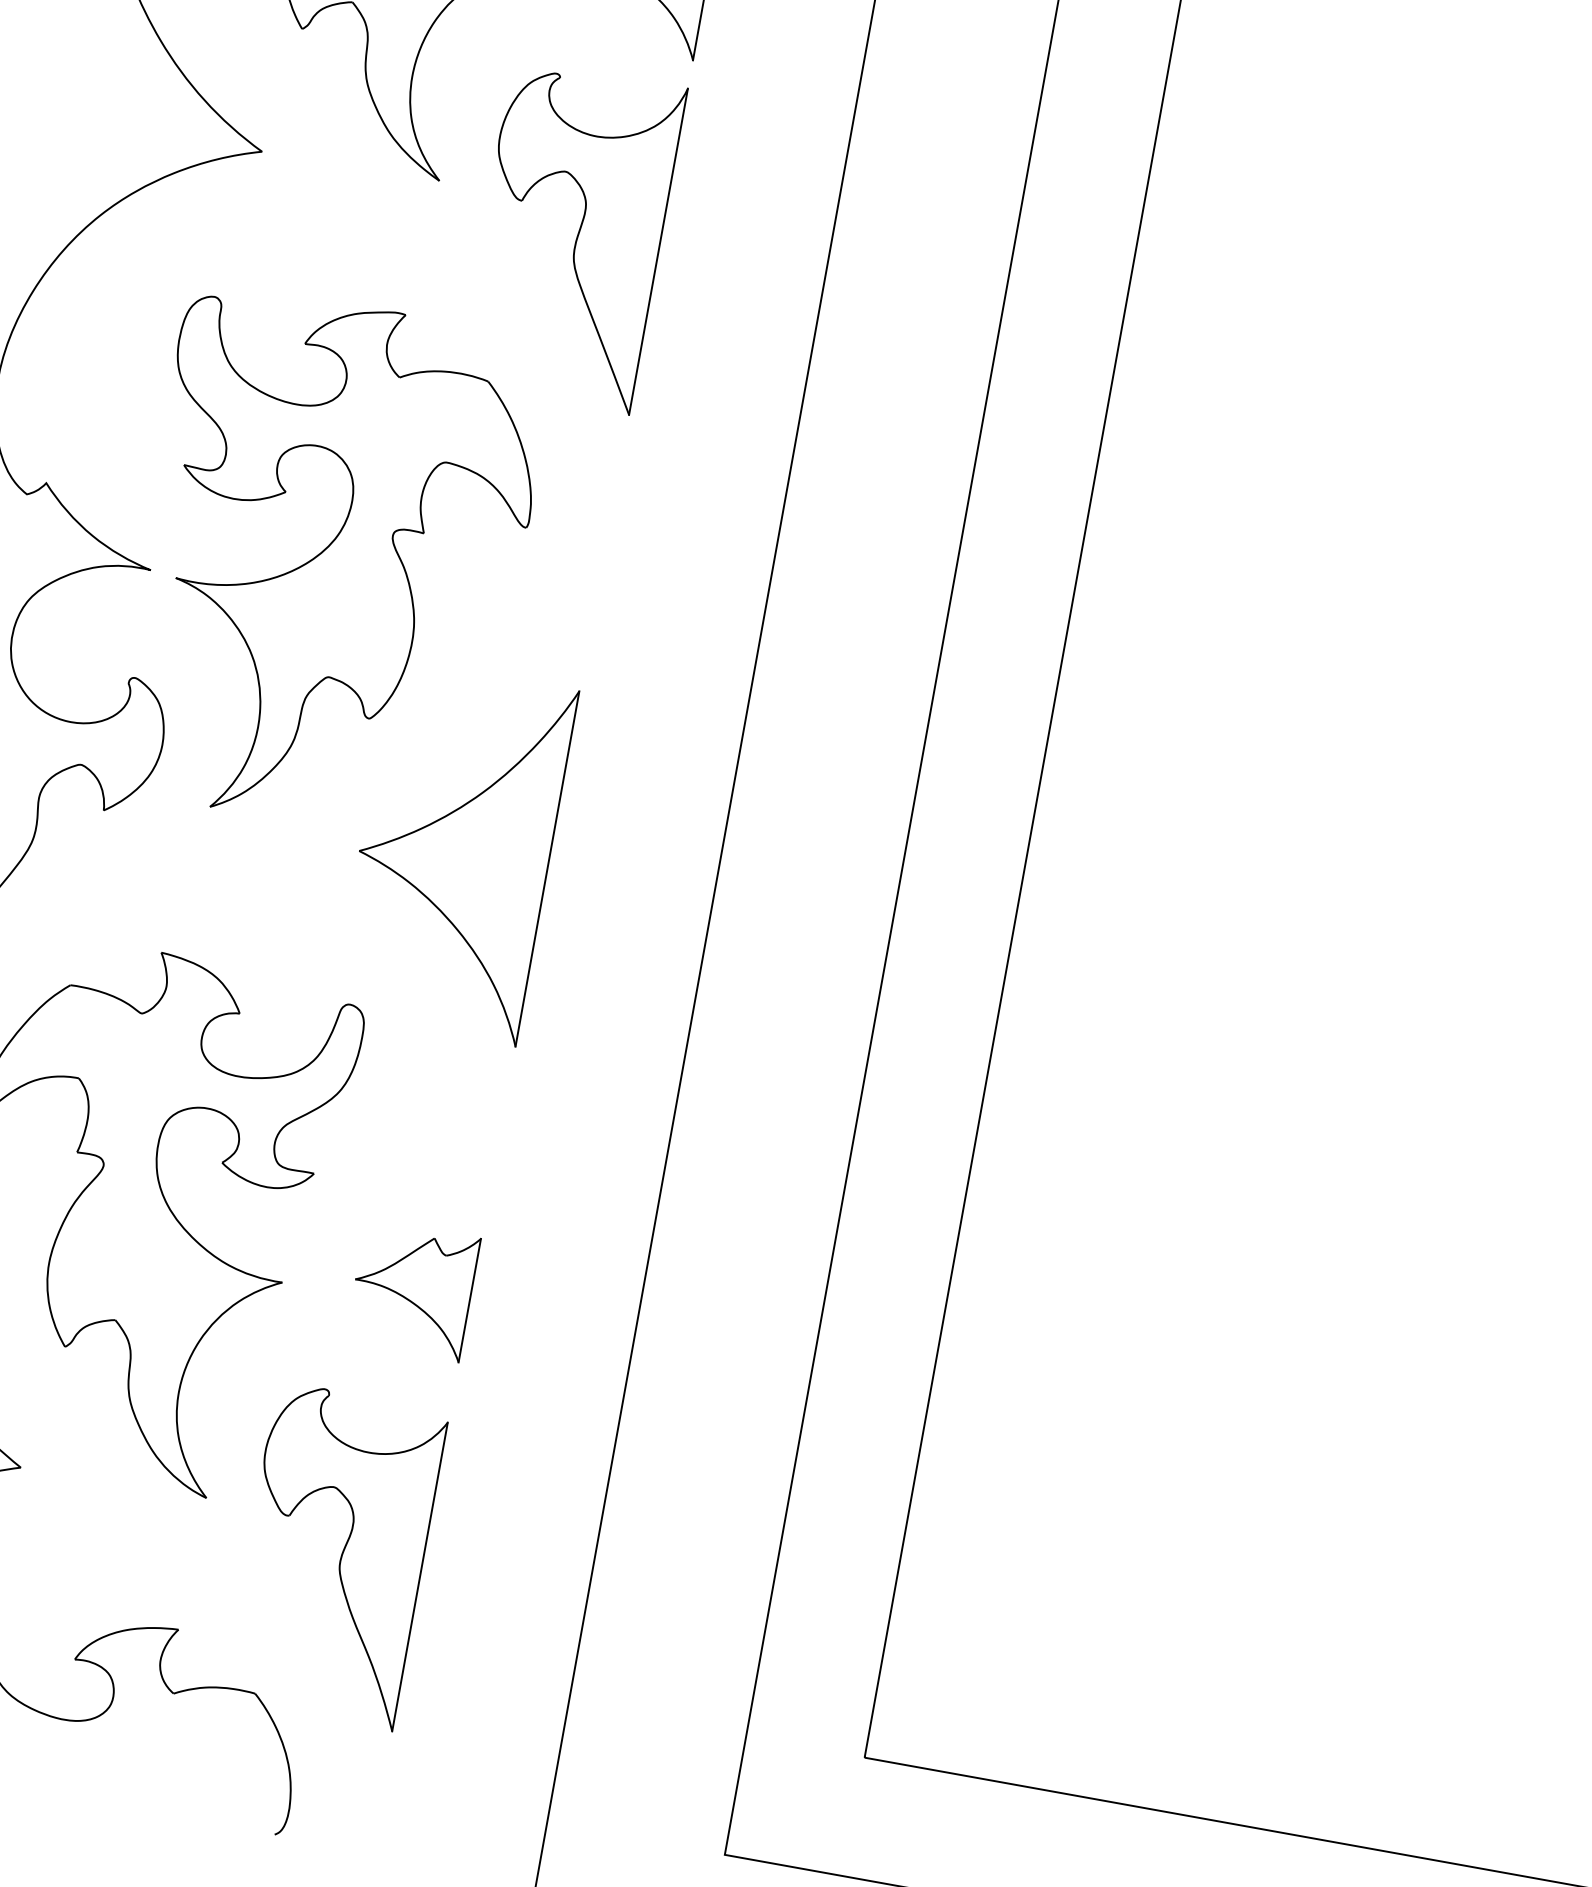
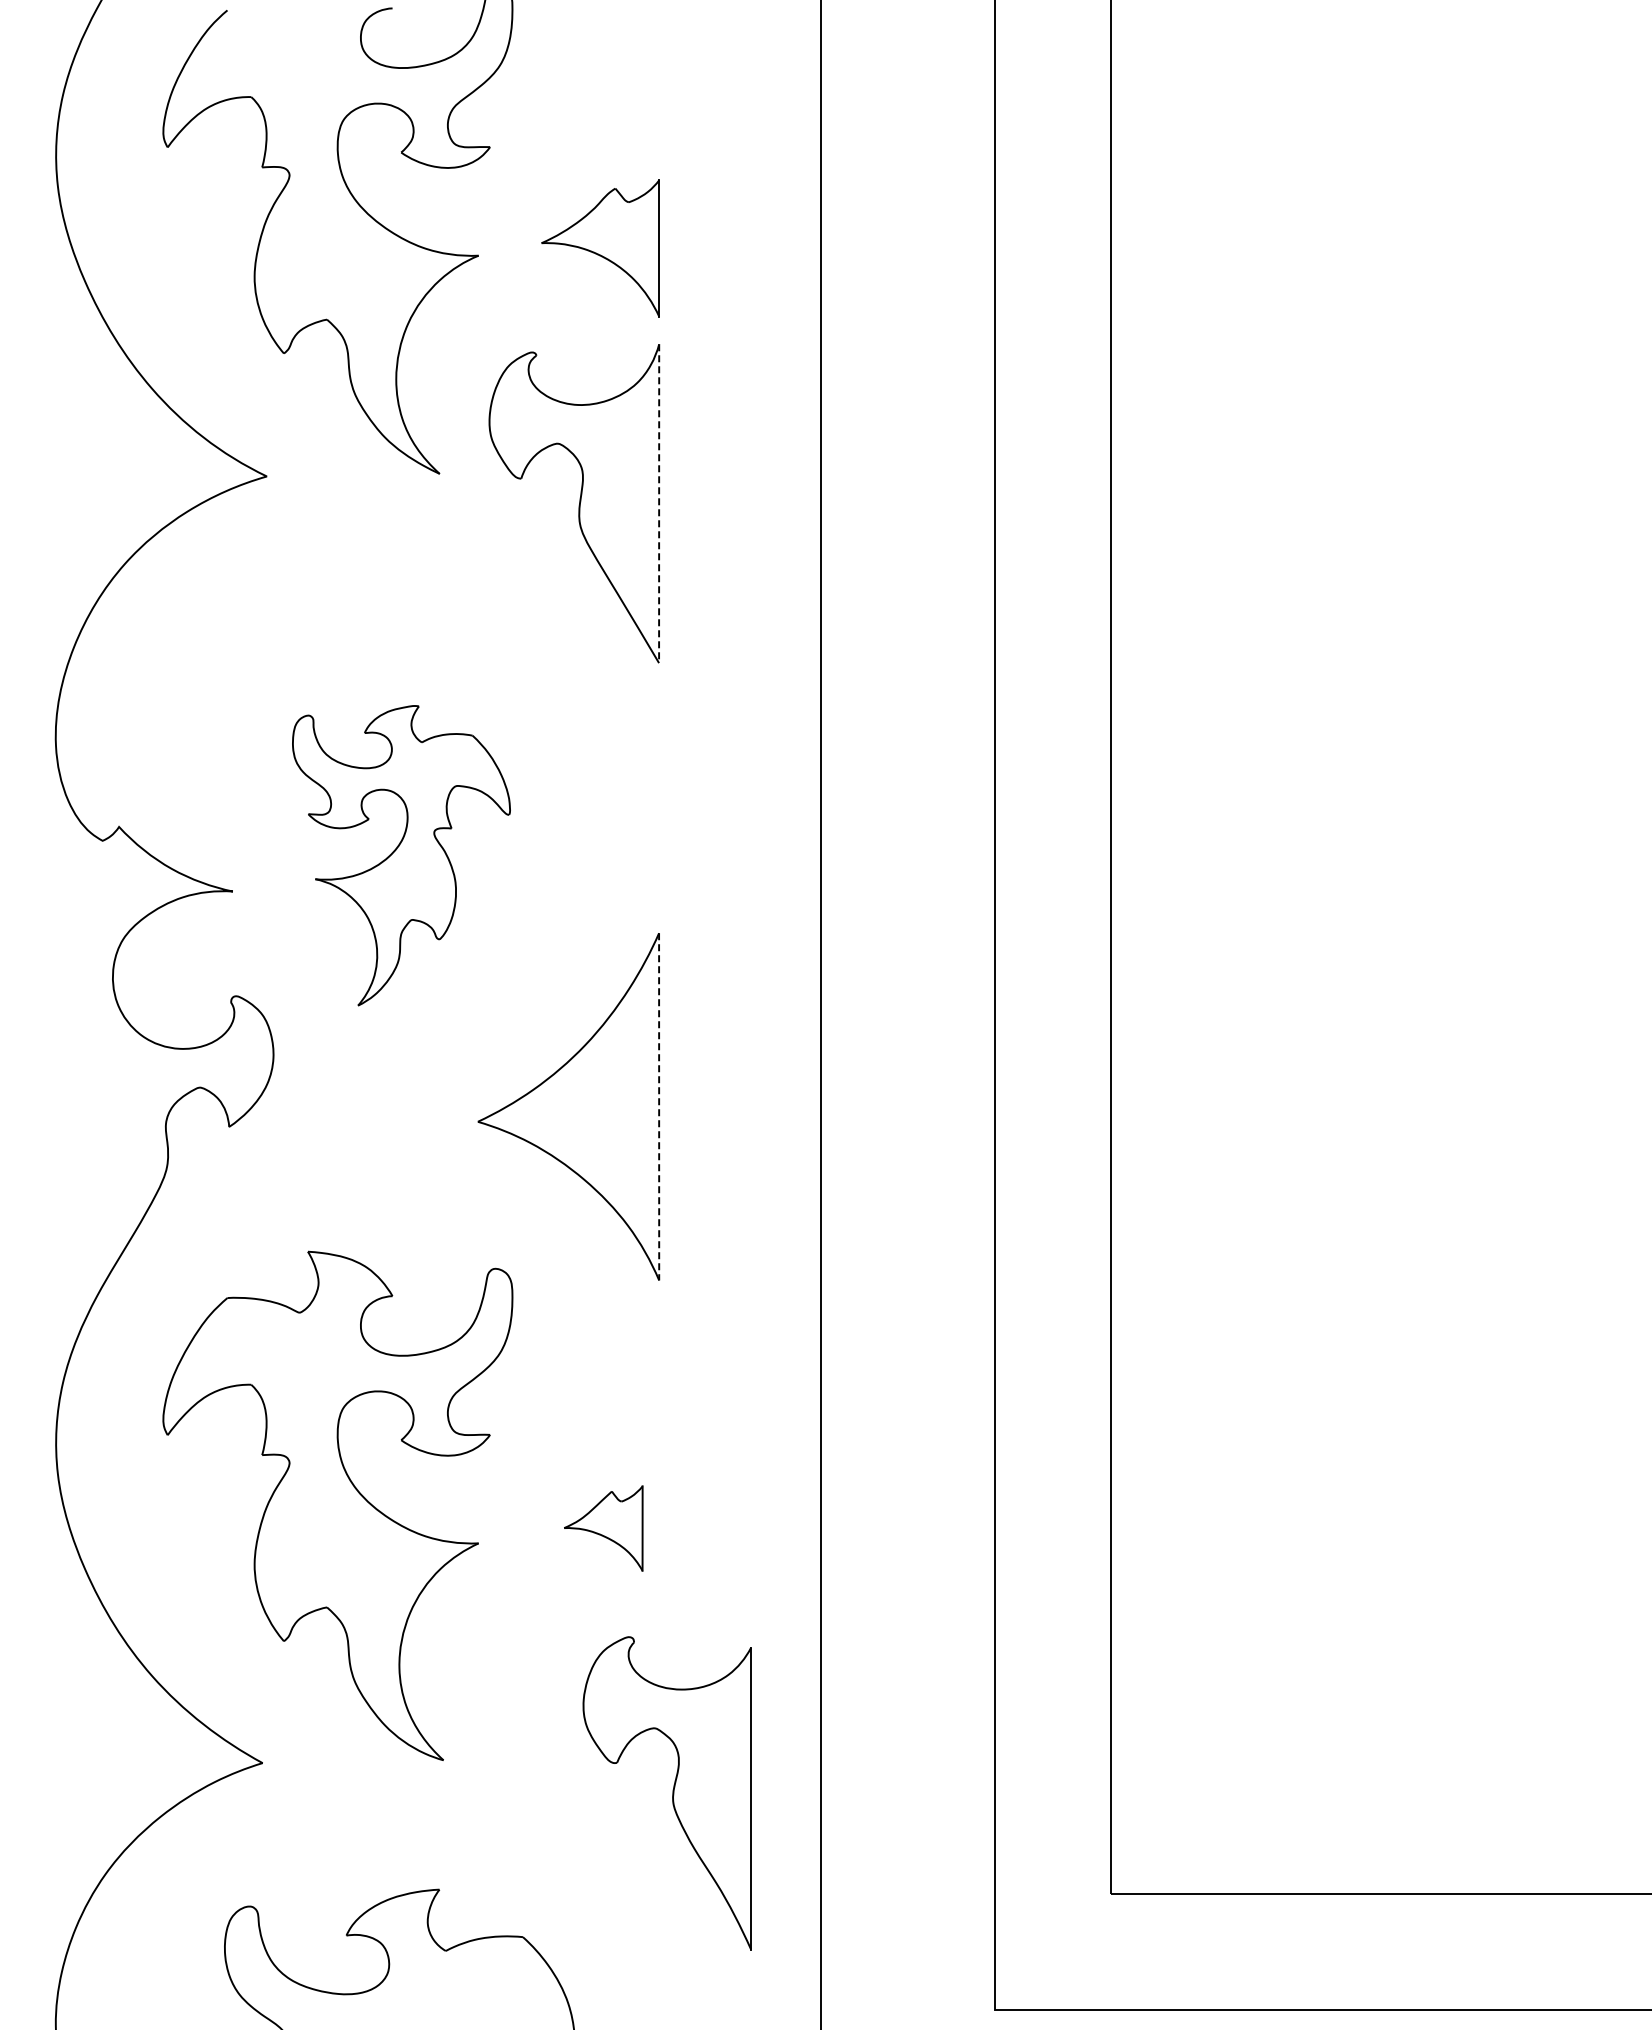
line: (658, 252) -> (659, 504), solid -> dashed
part: (330, 564) -> (401, 855), size x0.6
line: (547, 868) -> (659, 1106), solid -> dashed
part: (412, 1290) -> (603, 1528), size x0.7
part: (334, 1556) -> (666, 1793), moved

